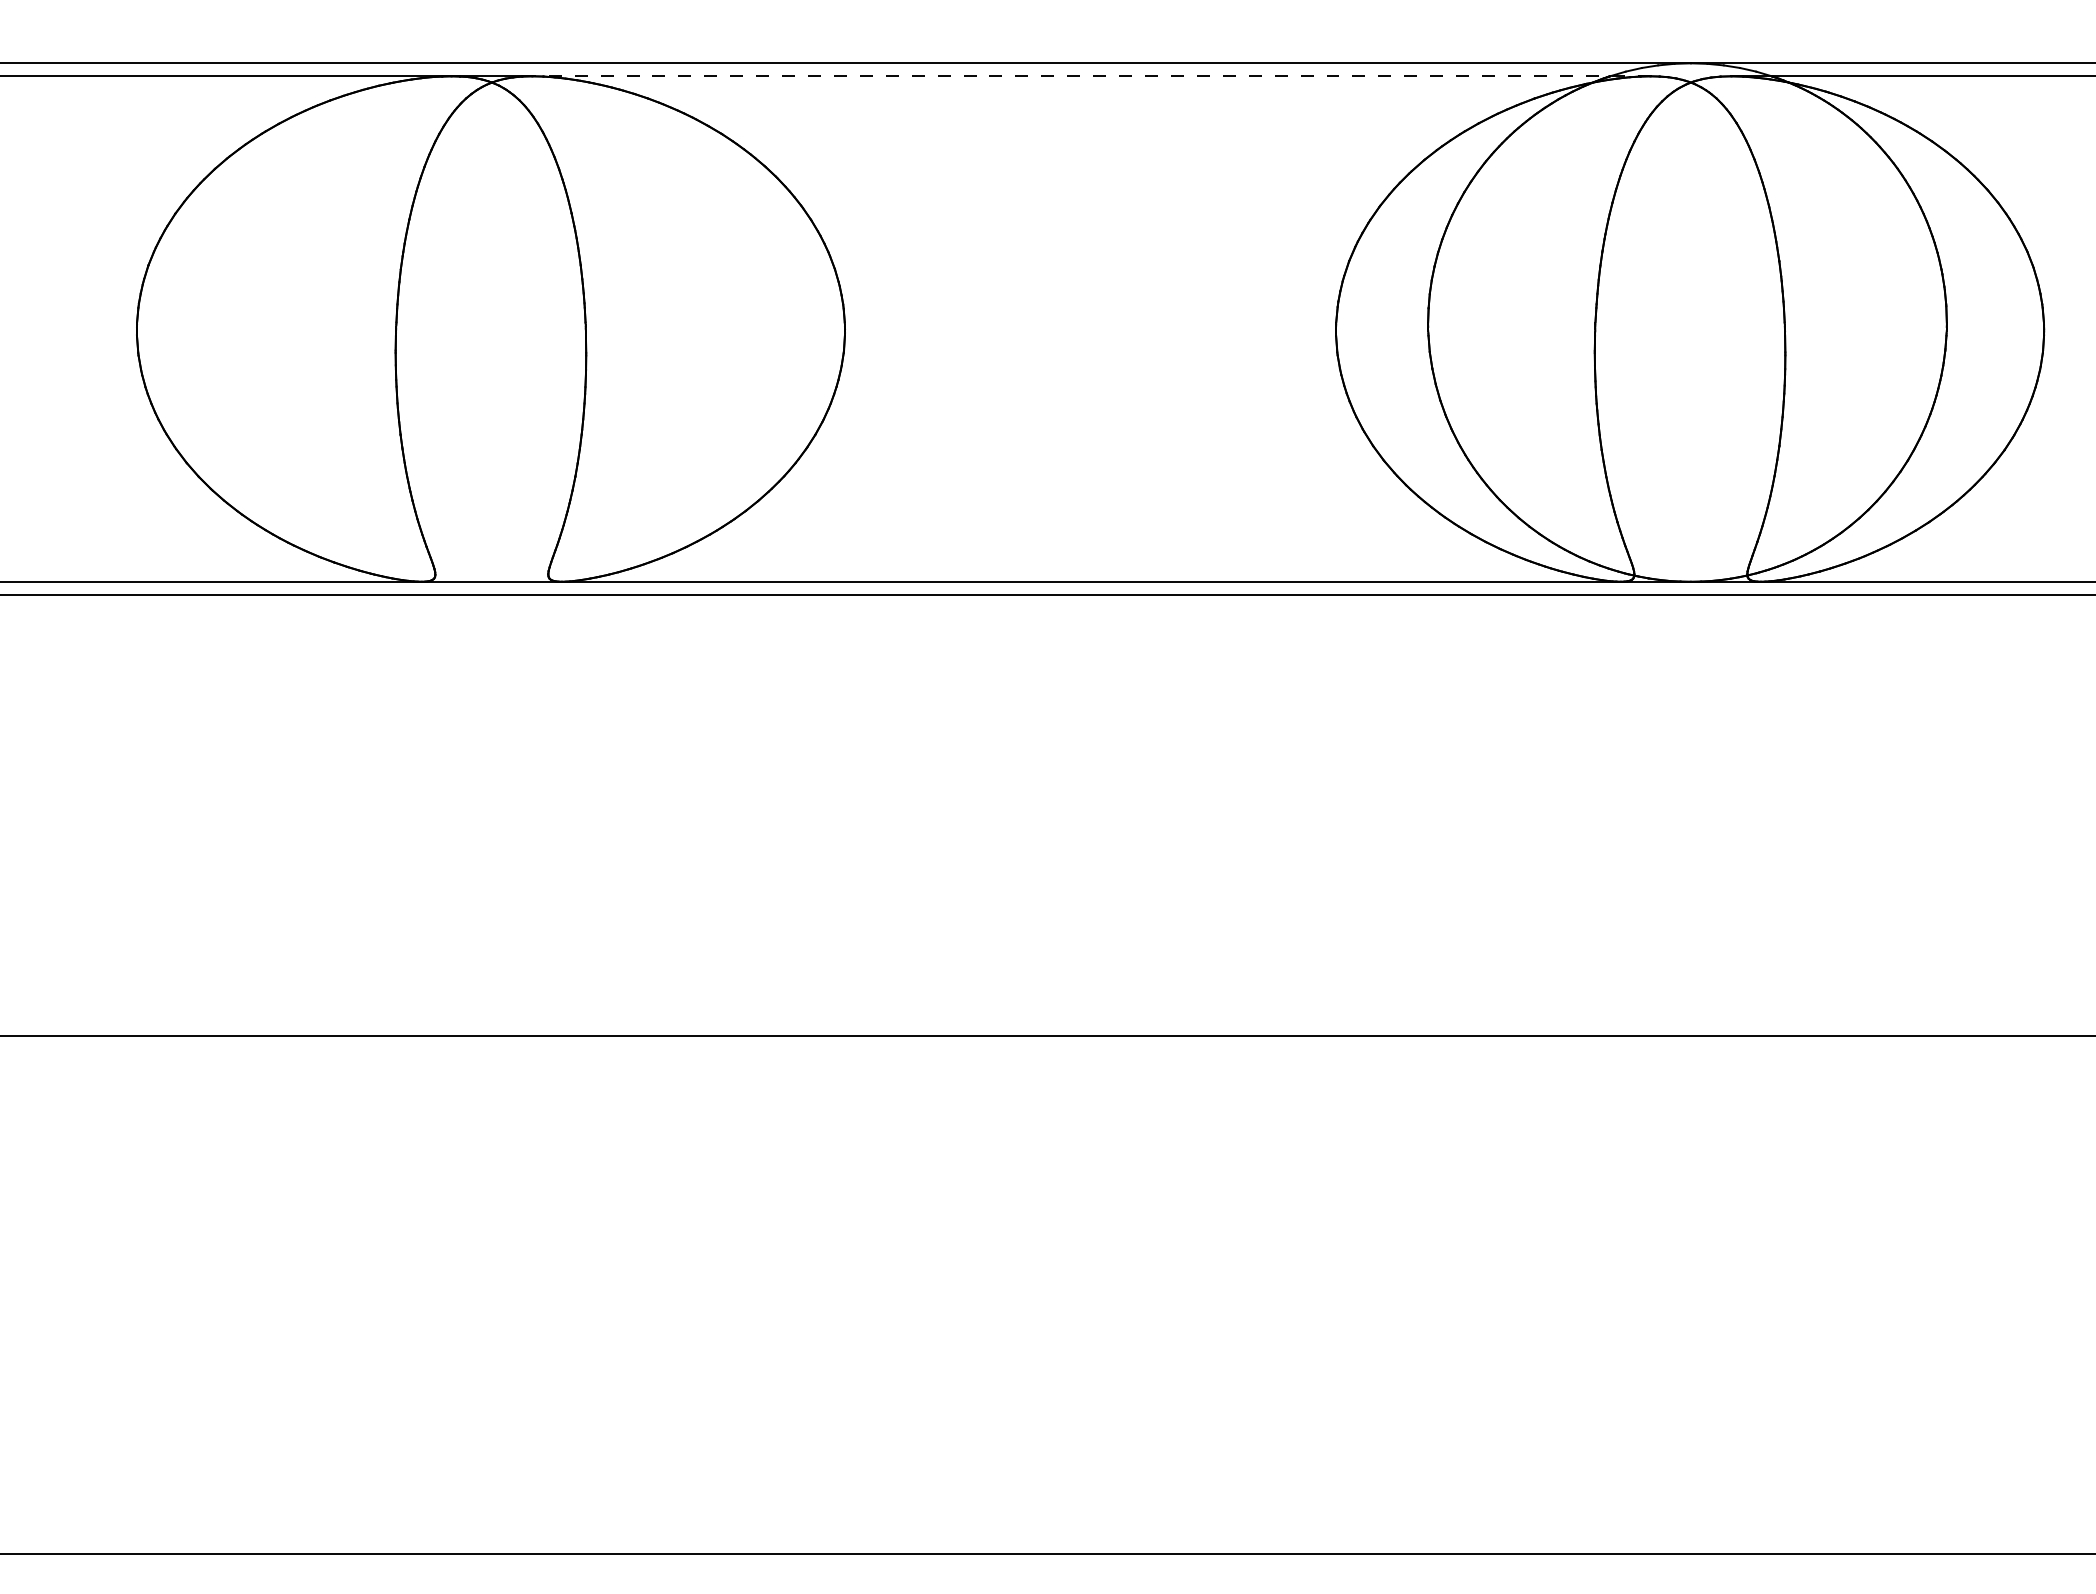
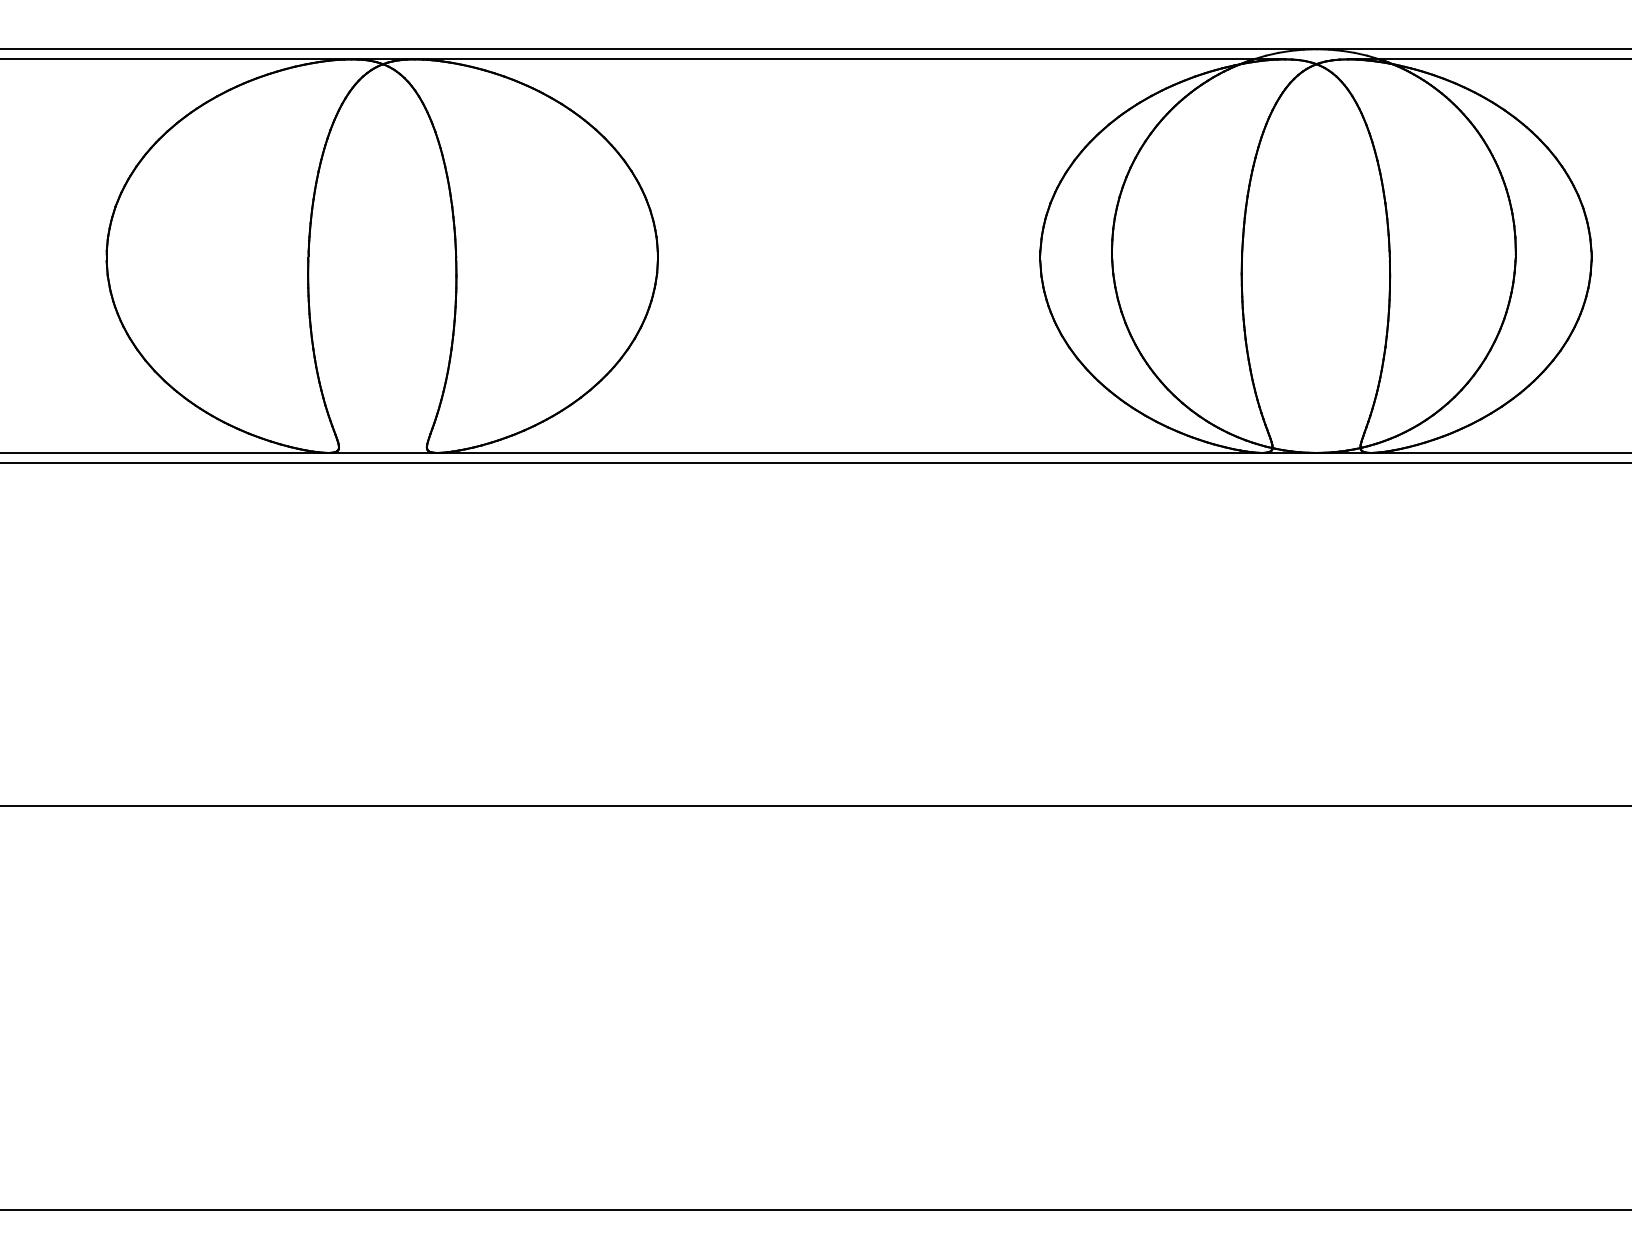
line: (1090, 76) -> (849, 59), dashed -> solid

